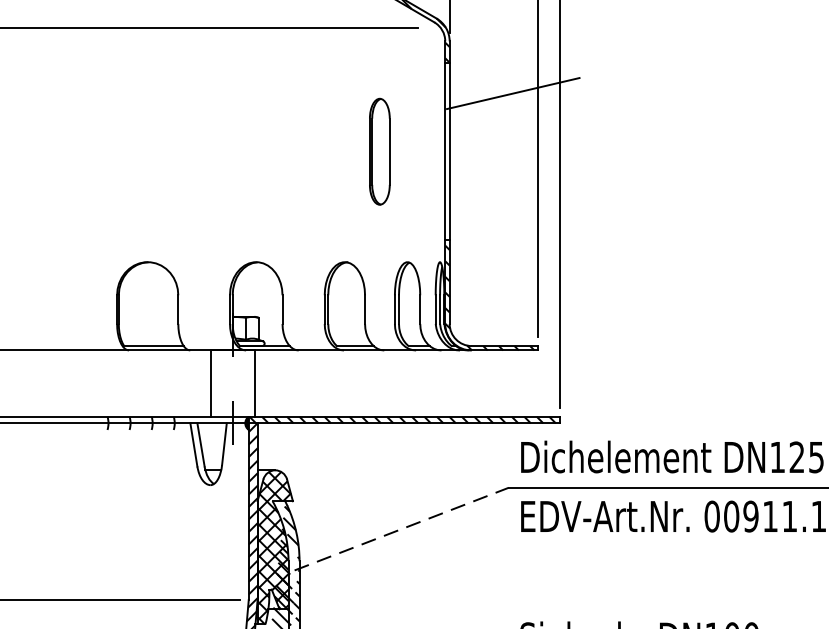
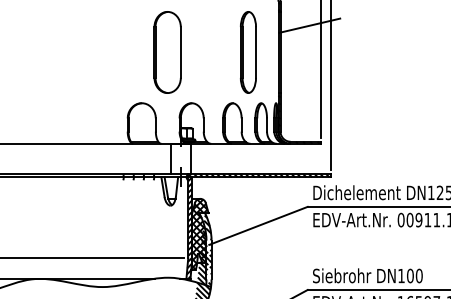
part: (203, 151) -> (167, 52), added
part: (379, 151) -> (248, 52), size x1.67
line: (401, 528) -> (258, 225), dashed -> solid

